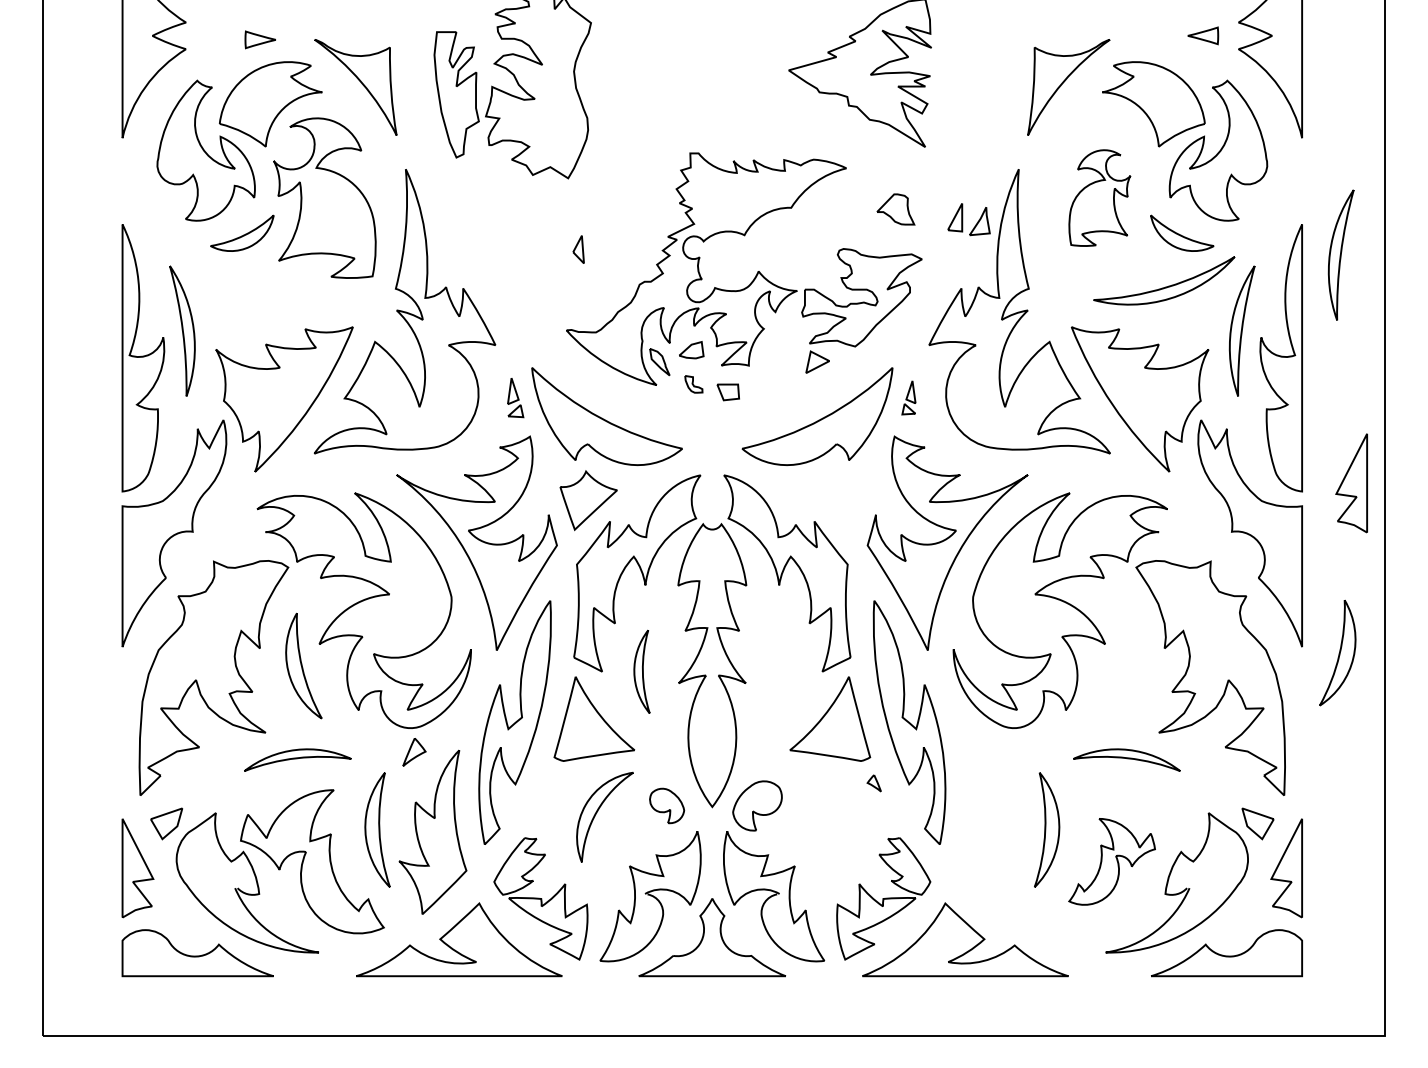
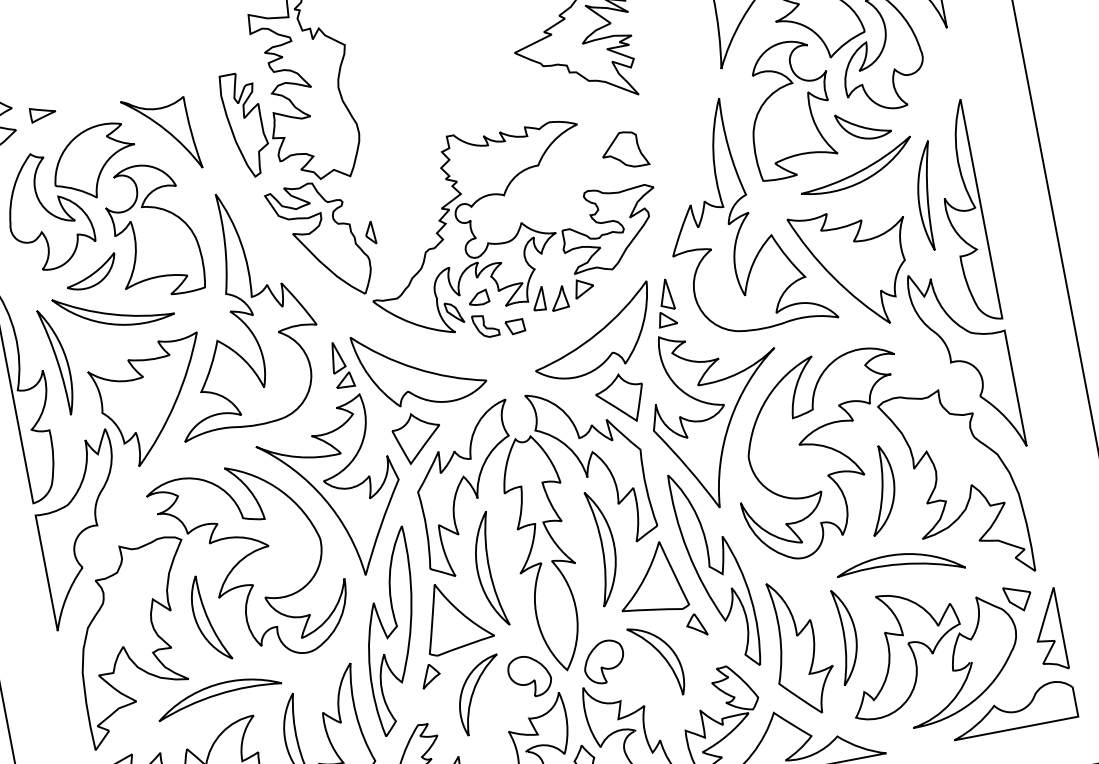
part: (259, 39) -> (42, 113), moved
part: (1099, 197) -> (789, 108), size x1.67
part: (895, 209) -> (624, 150), size x1.43
part: (968, 219) -> (549, 298), moved
part: (517, 248) -> (319, 241), added
part: (1340, 254) -> (996, 117), removed
part: (259, 286) -> (113, 313), added
part: (693, 384) -> (485, 325), size x1.67
part: (515, 397) -> (341, 364), size x1.43
part: (908, 397) -> (664, 302), size x1.67
part: (1351, 483) -> (1041, 304), removed
part: (836, 500) -> (621, 398), added
part: (1337, 652) -> (880, 489), moved
part: (641, 671) -> (487, 569), size x1.67
part: (782, 671) -> (603, 547), added
part: (414, 752) -> (430, 676), moved
part: (297, 759) -> (219, 696), size x1.43
part: (1126, 759) -> (900, 566), size x1.43
part: (874, 783) -> (696, 625), size x1.67
part: (666, 805) -> (529, 676), size x1.43
part: (827, 813) -> (662, 657), added
part: (991, 832) -> (800, 647), added
part: (1111, 861) -> (903, 652), size x1.67

